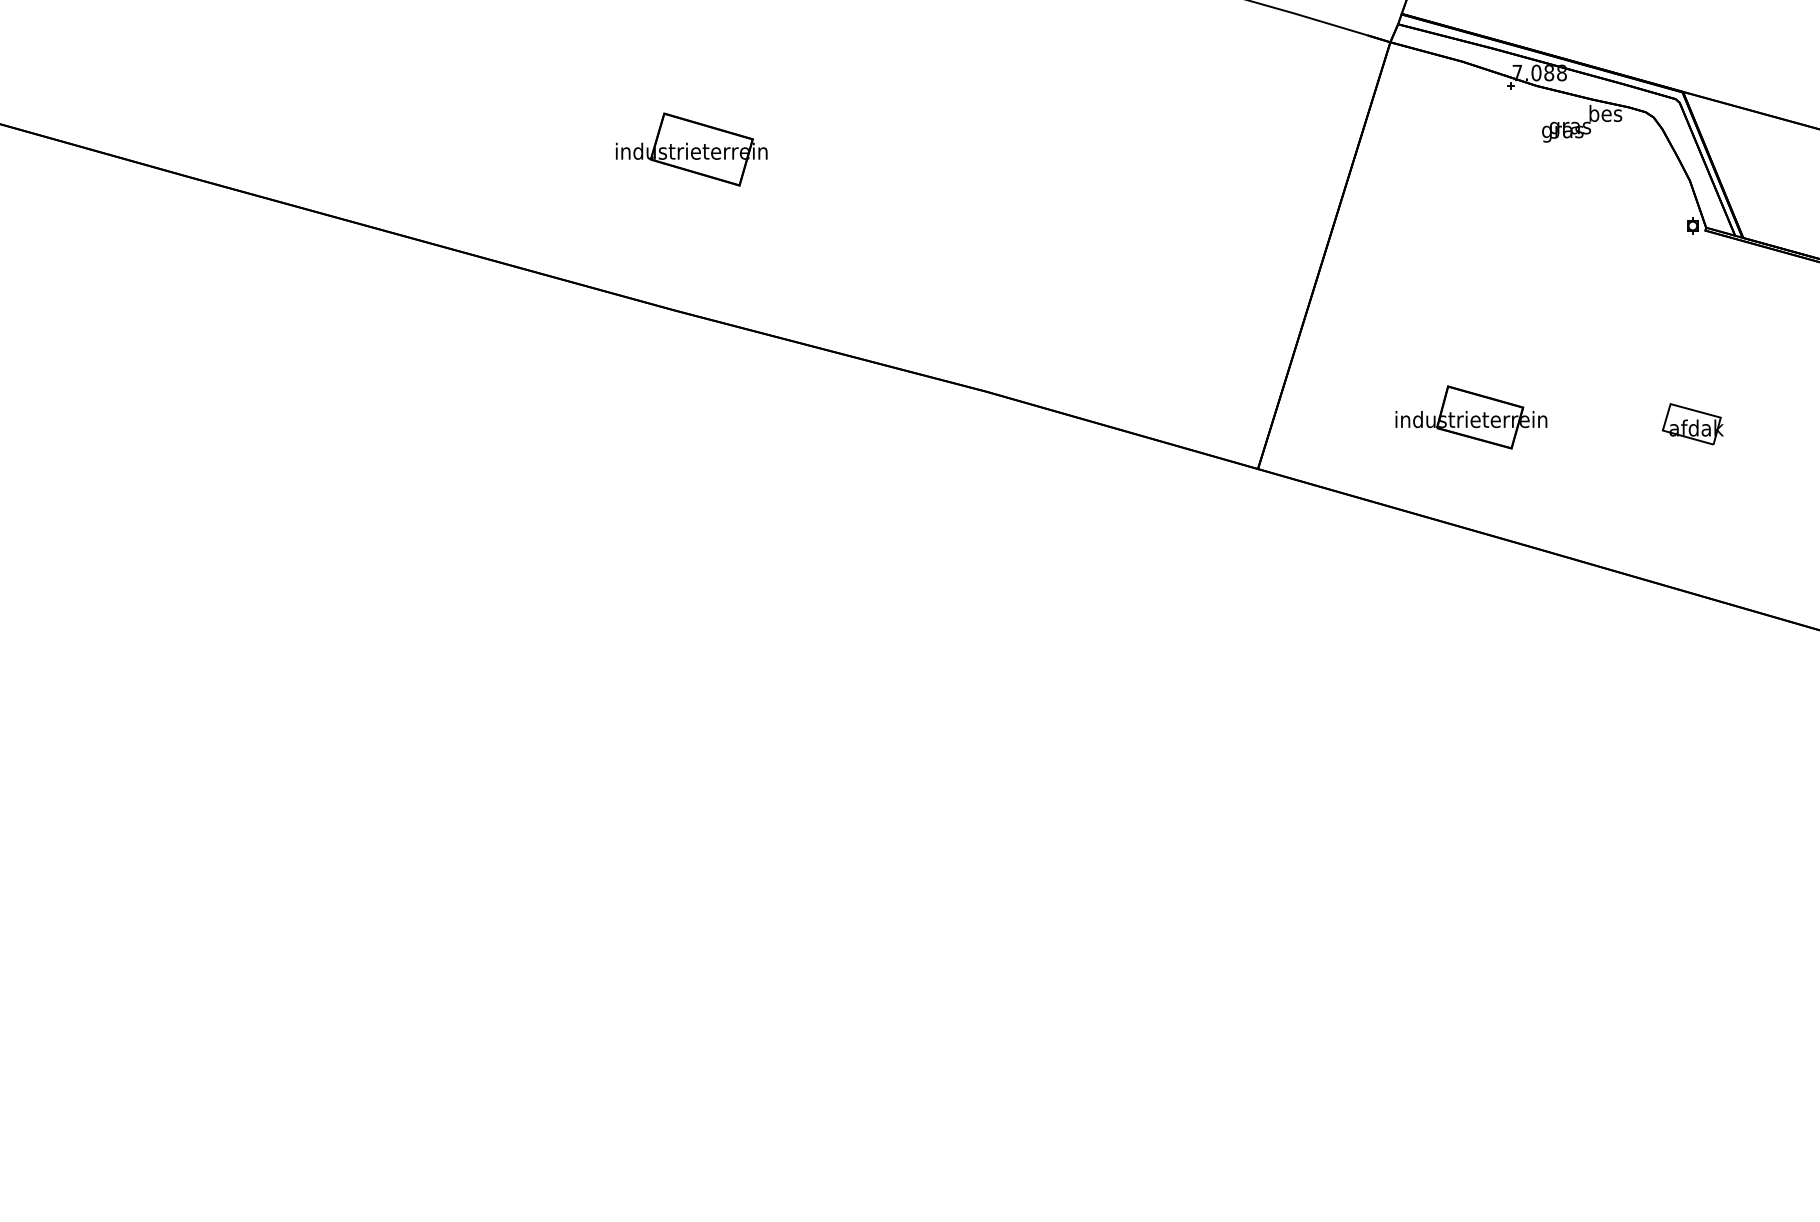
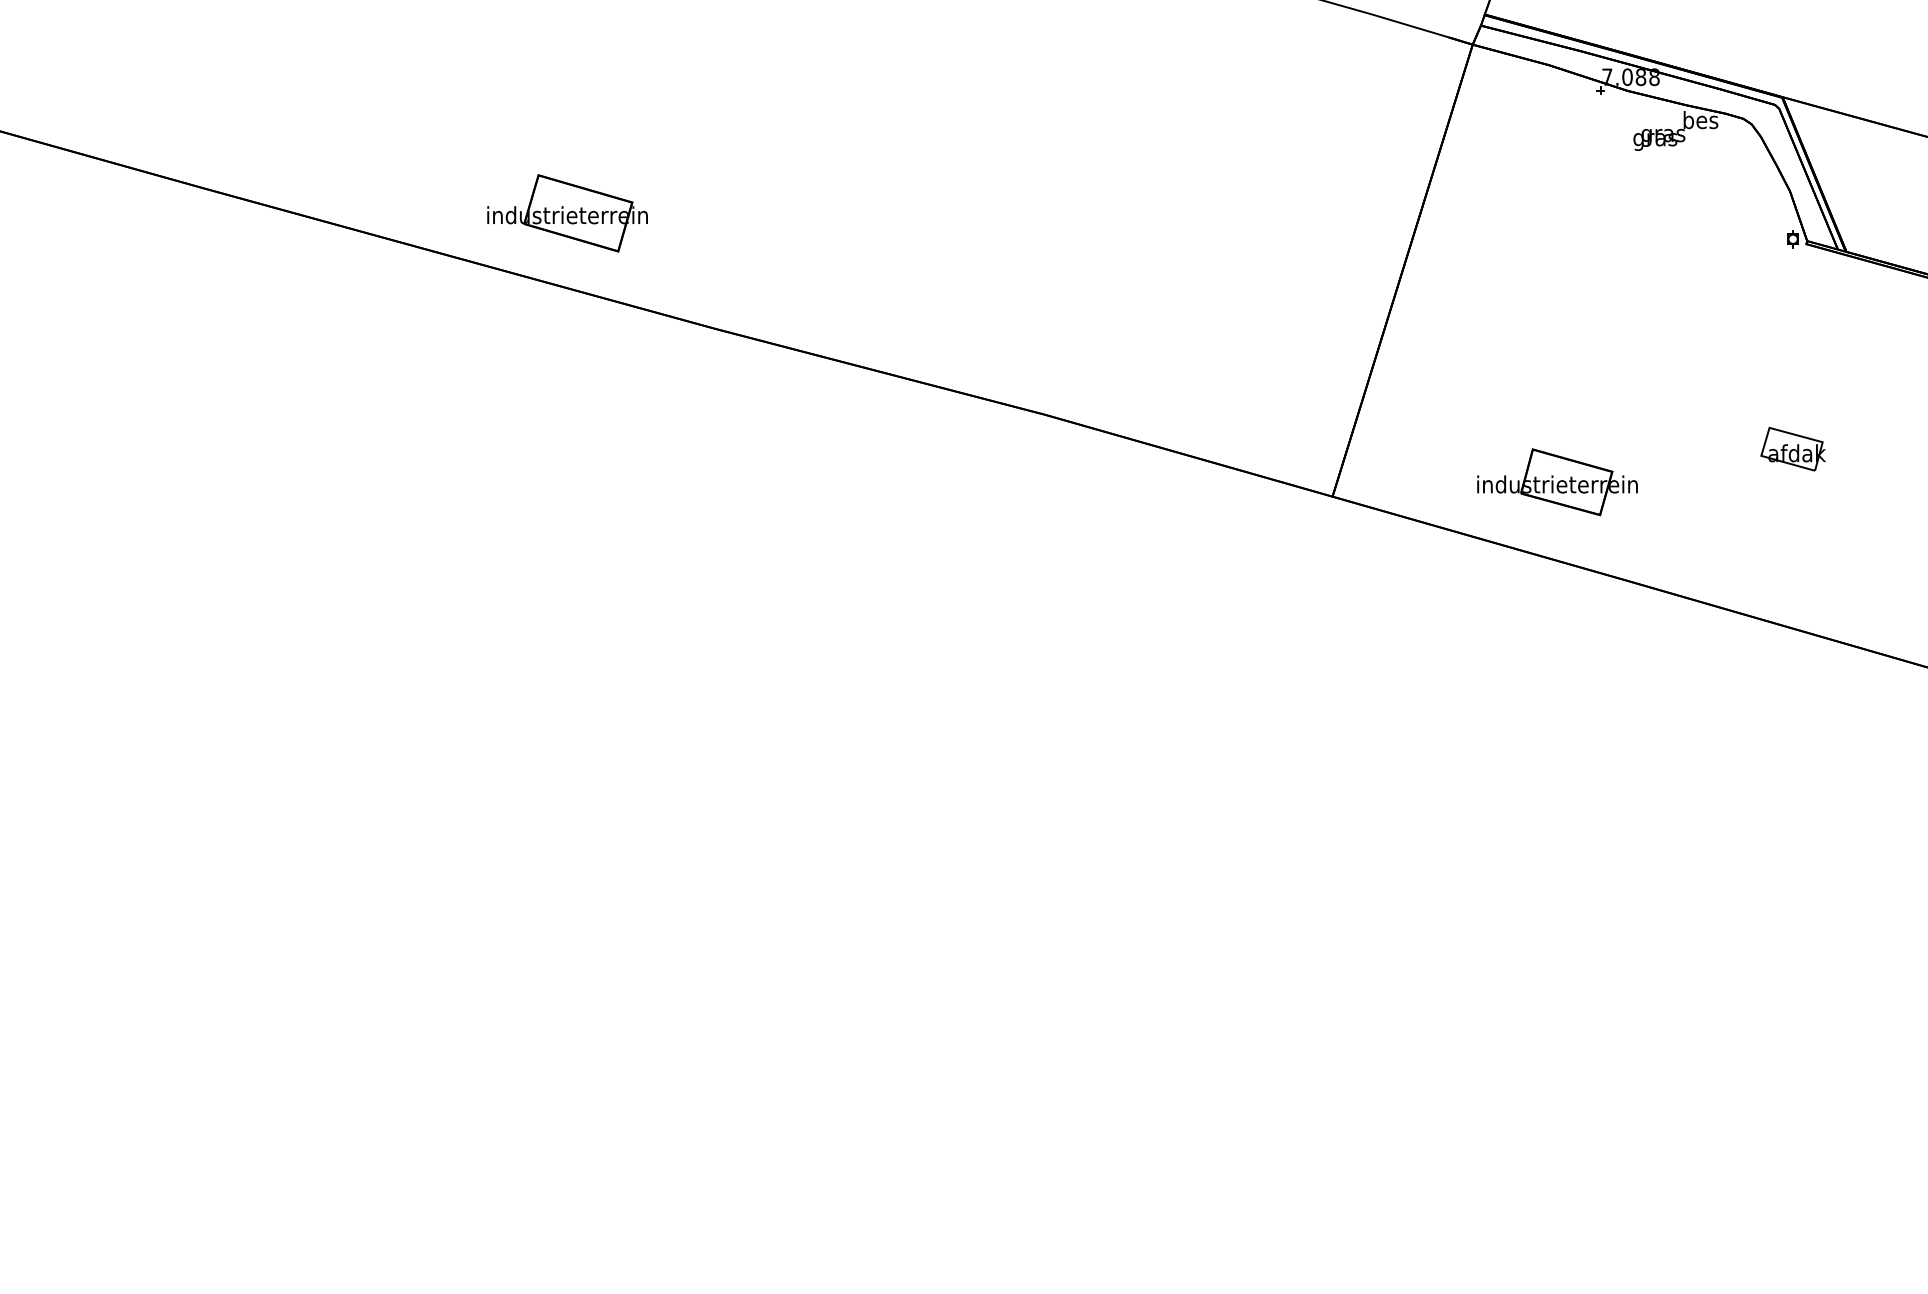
part: (691, 149) -> (567, 213), moved
part: (1471, 417) -> (1557, 482), moved

